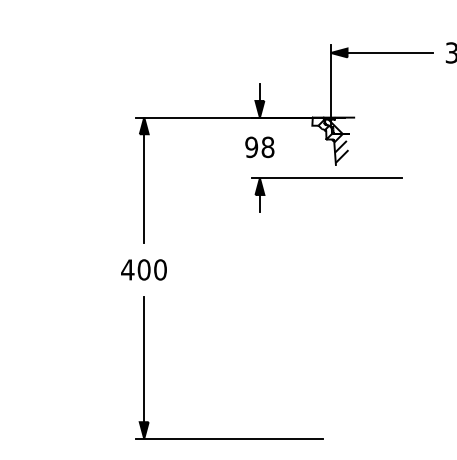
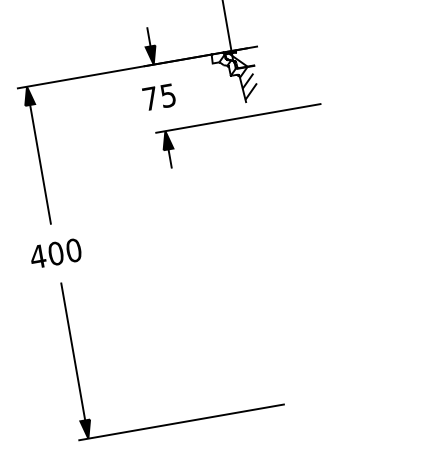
text: (259, 147) -> (158, 97), 98 -> 75

